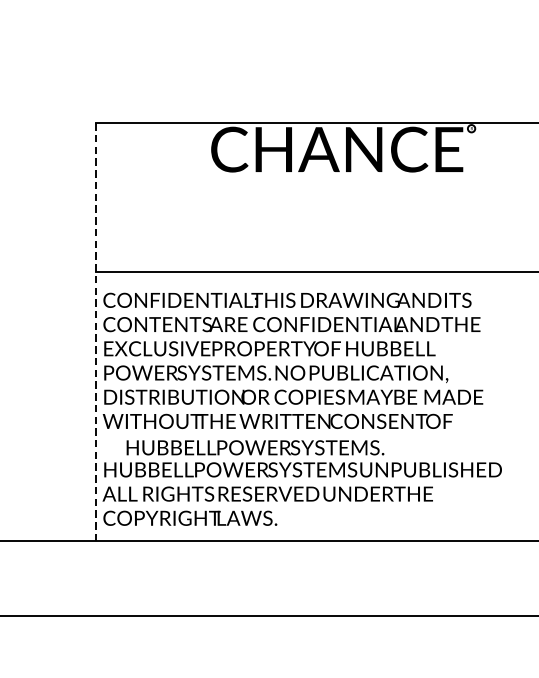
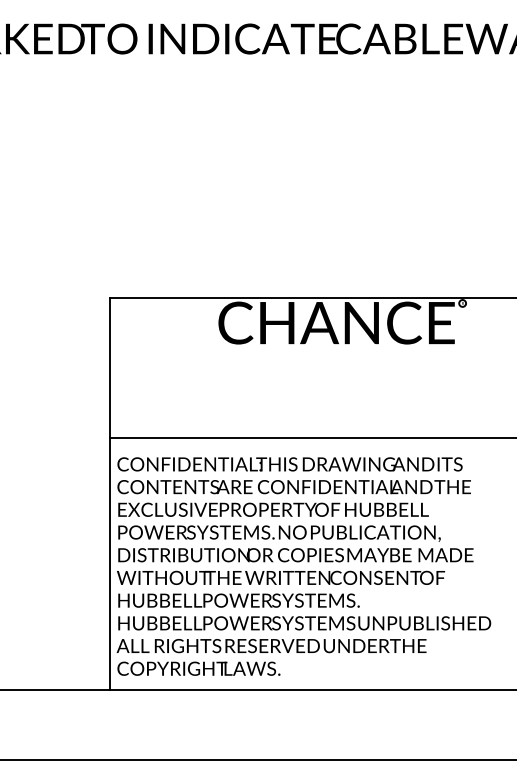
line: (96, 331) -> (110, 493), dashed -> solid
text: (254, 447) -> (238, 600), moved

